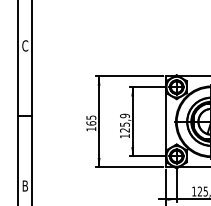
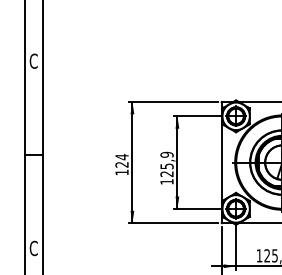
text: (91, 120) -> (122, 160), 165 -> 124
text: (25, 185) -> (34, 247), B -> C

